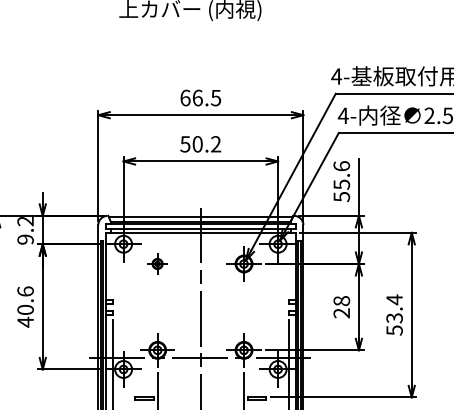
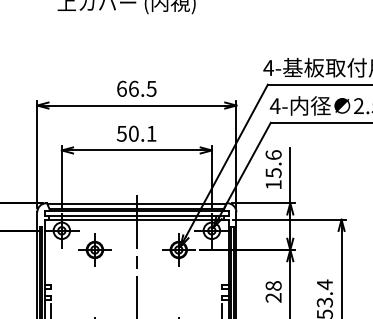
text: (216, 144) -> (152, 133), 50.2 -> 50.1
text: (341, 197) -> (273, 185), 55.6 -> 15.6
part: (157, 263) -> (94, 249), size x1.67

